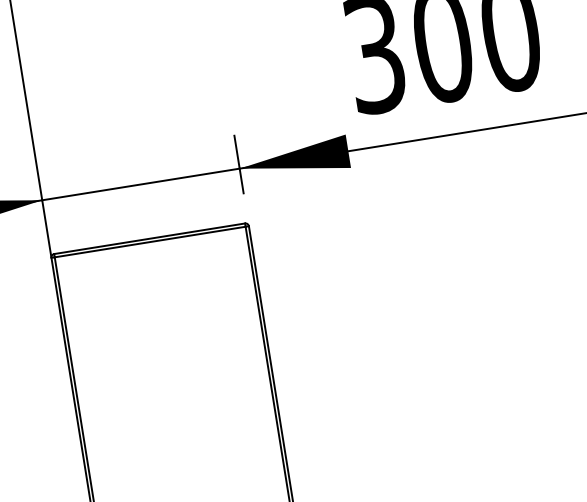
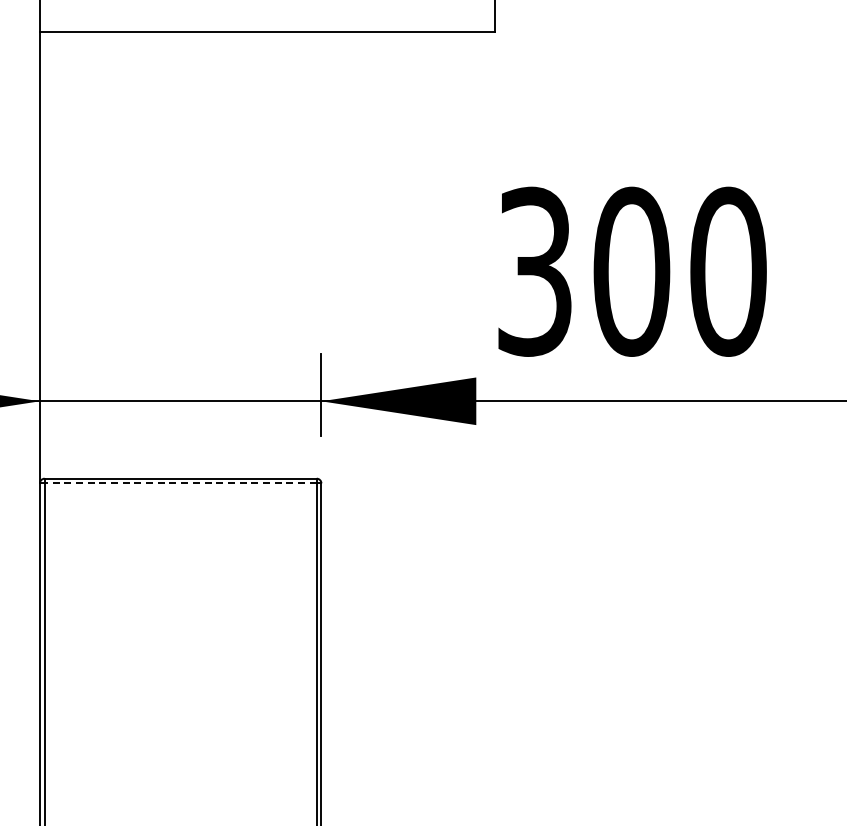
line: (150, 242) -> (180, 483), solid -> dashed

